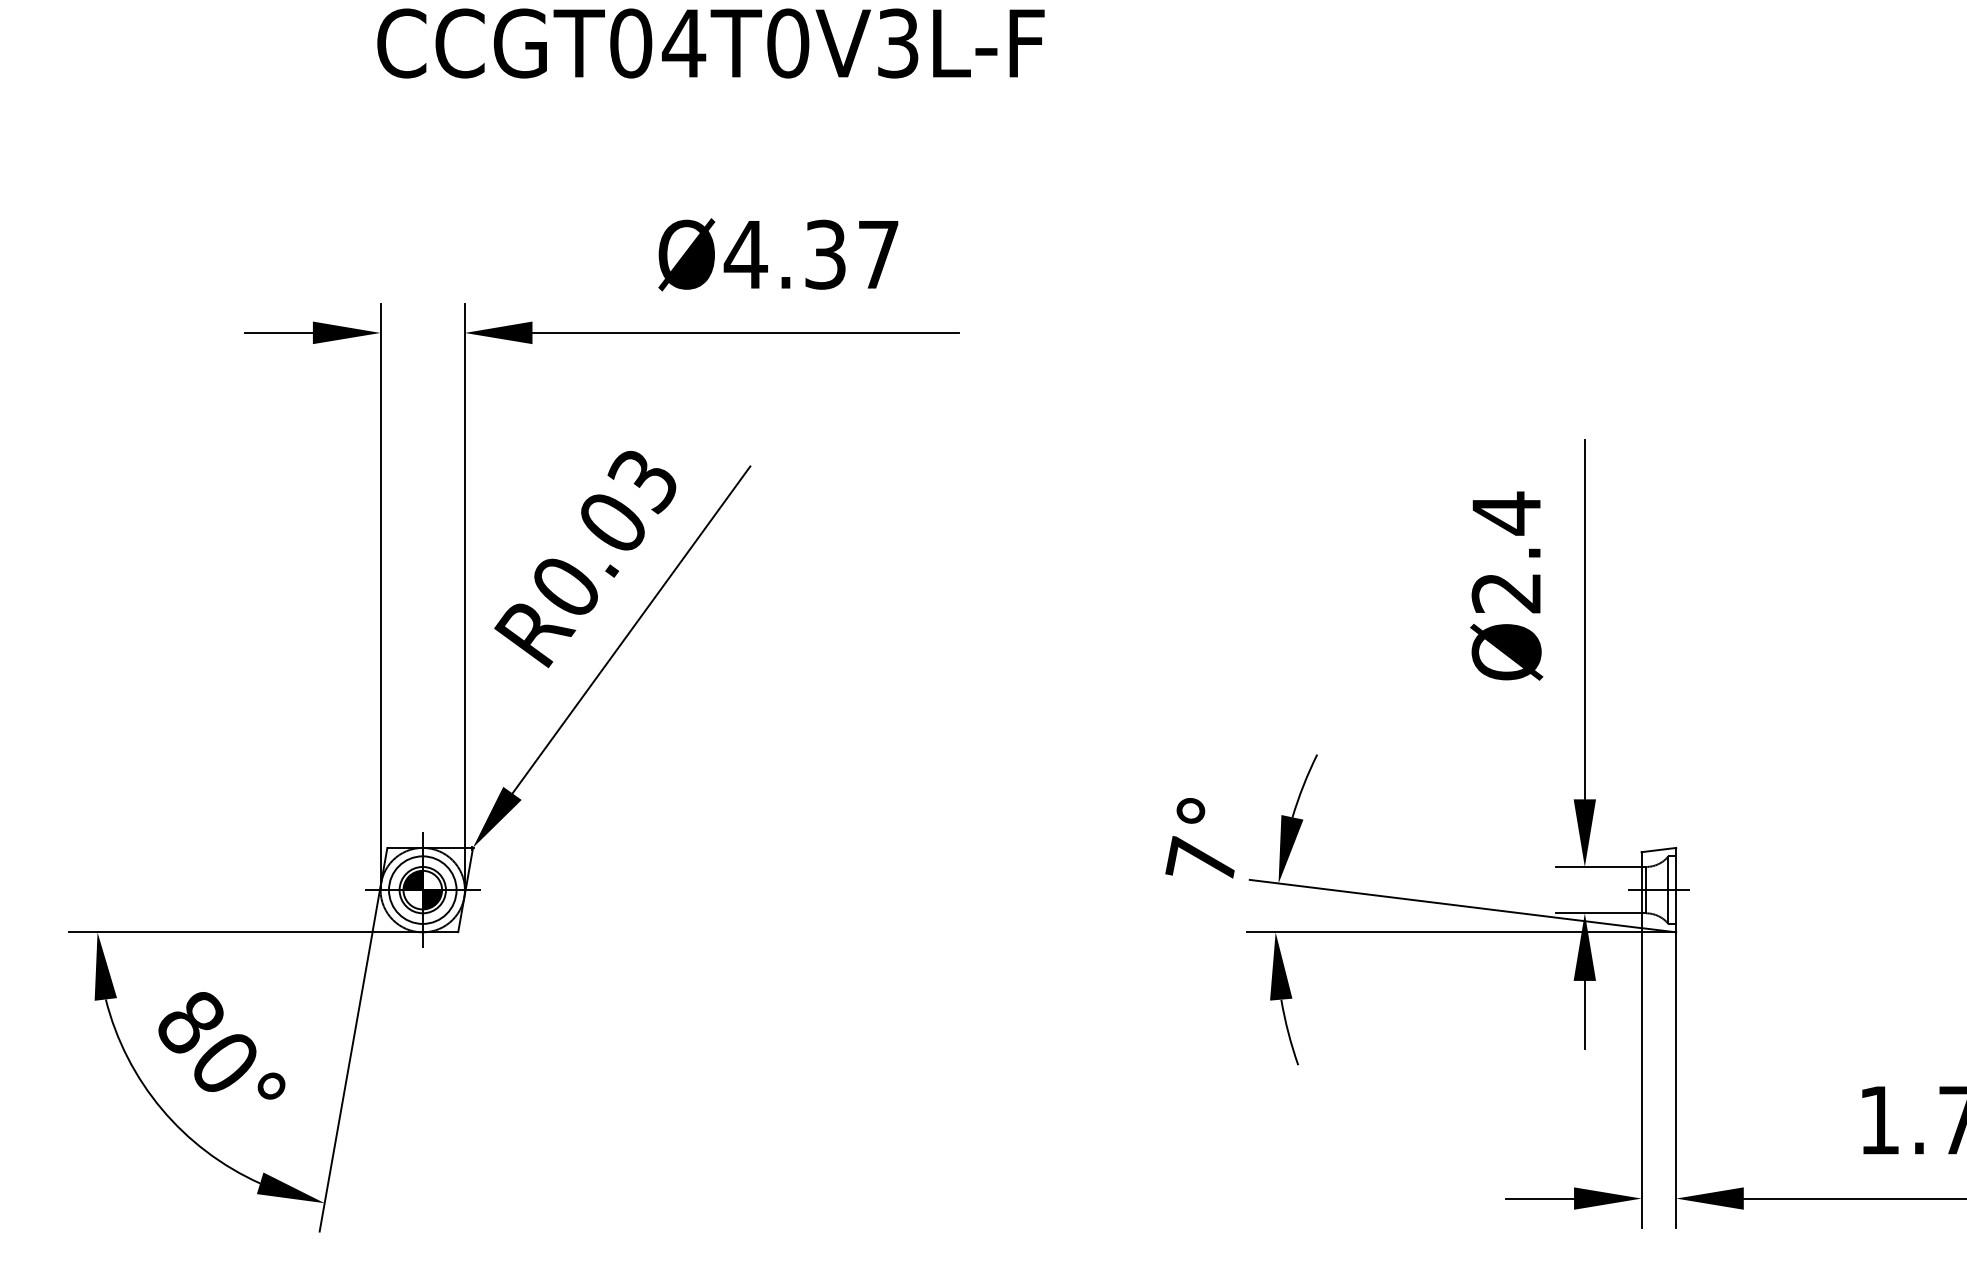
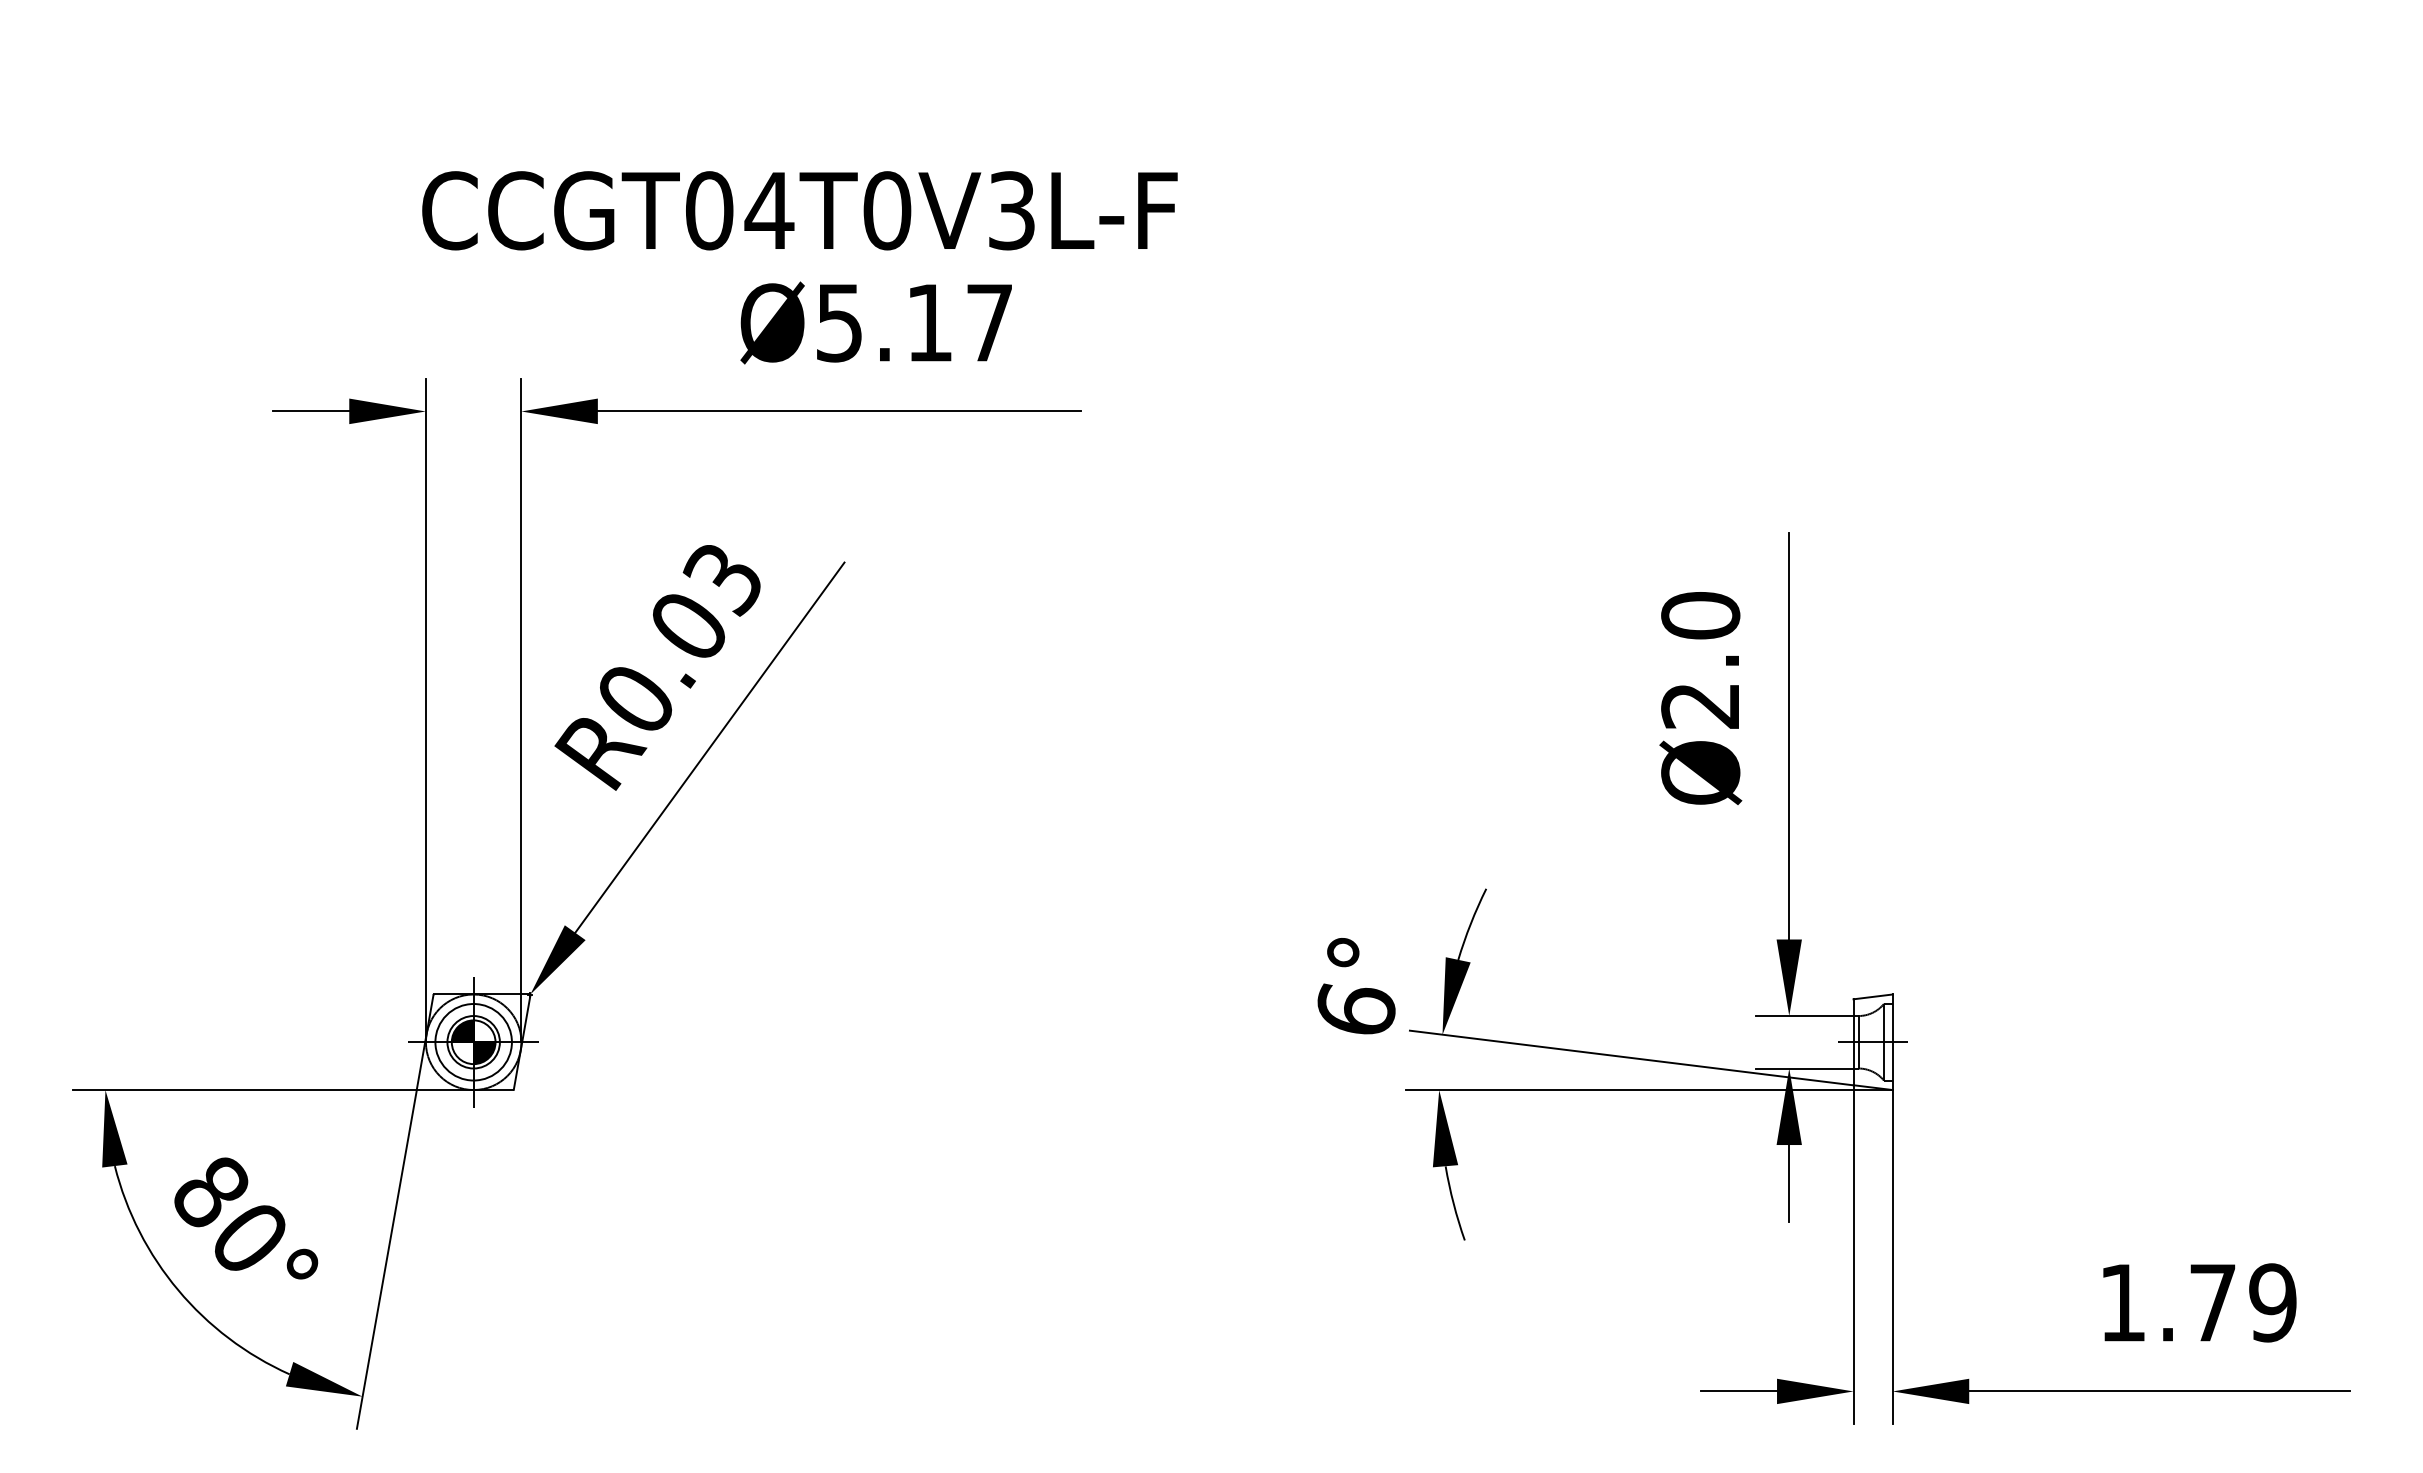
text: (710, 43) -> (799, 210), moved
text: (784, 254) -> (883, 322), Ø4.37 -> Ø5.17
text: (1506, 514) -> (1700, 616), Ø2.4 -> Ø2.0
text: (1200, 859) -> (1354, 1007), 7° -> 6°

